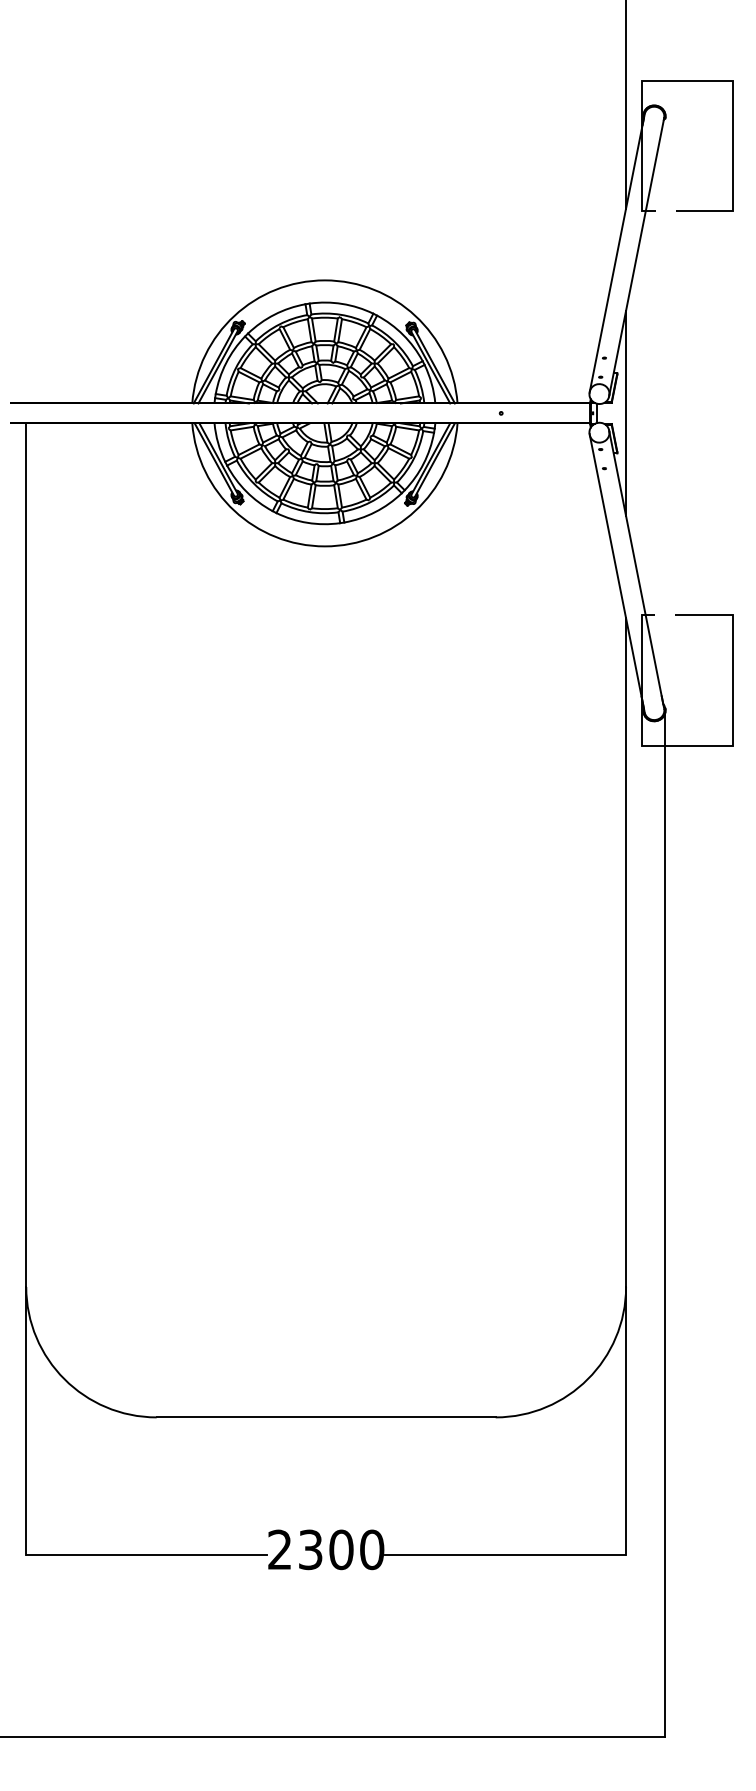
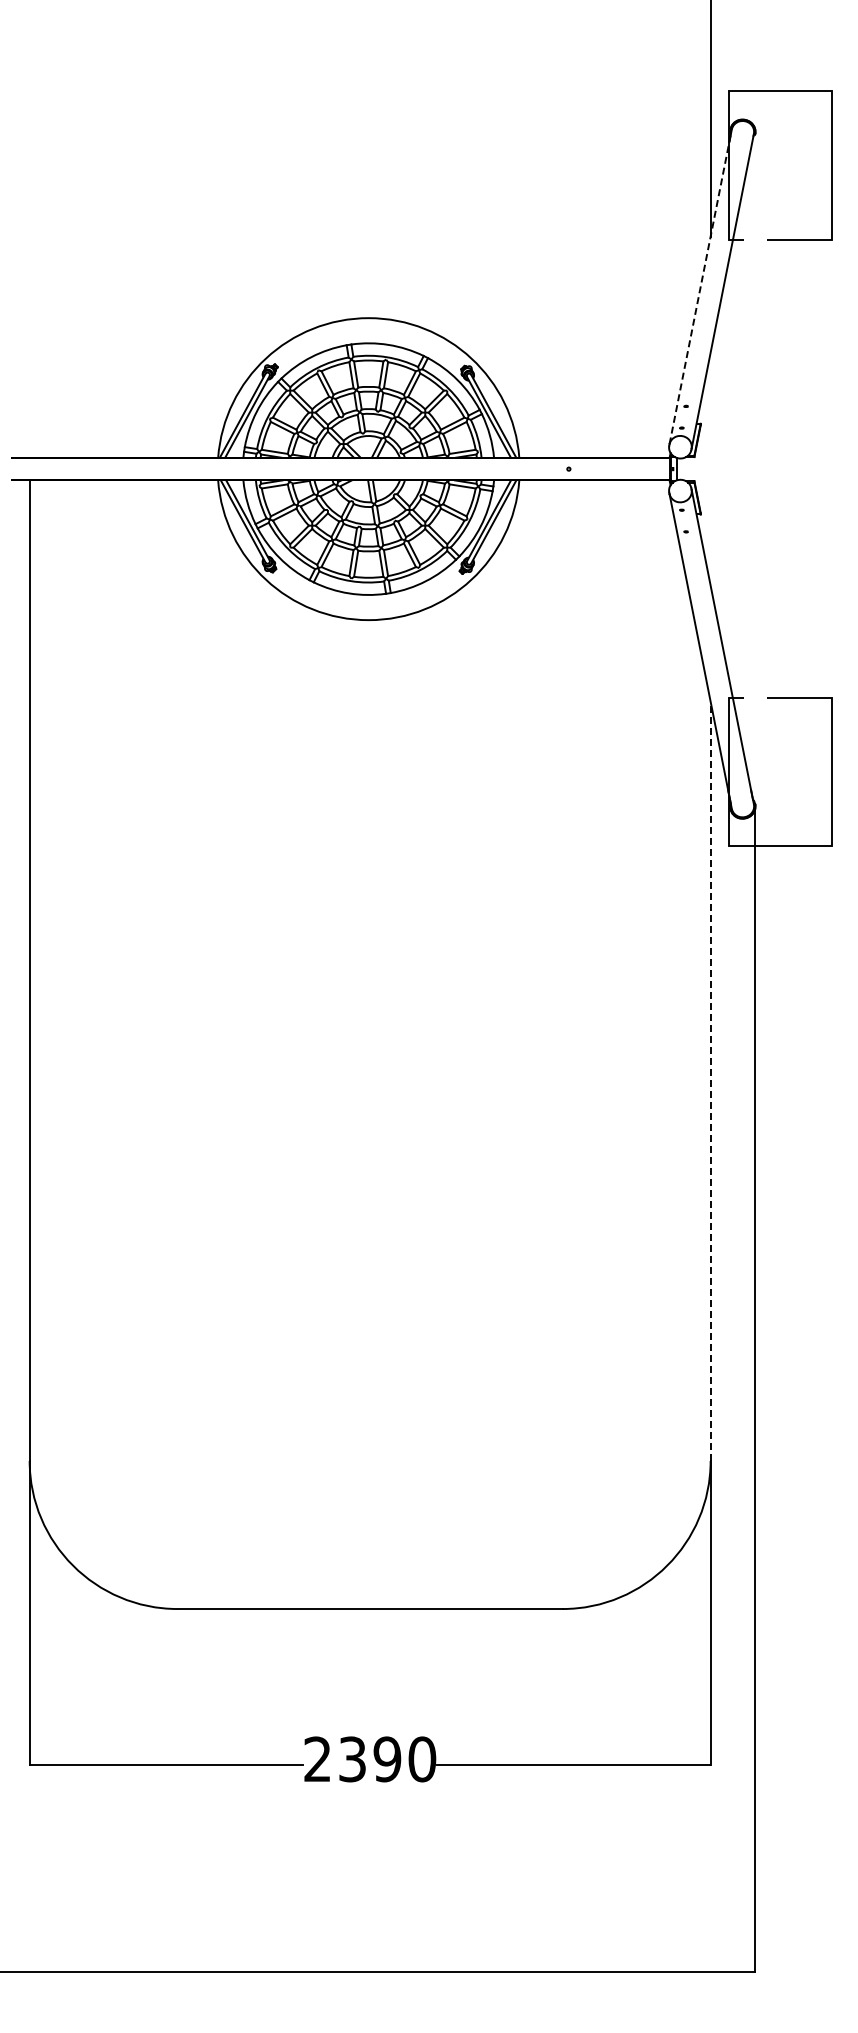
line: (617, 255) -> (700, 289), solid -> dashed
line: (625, 412) -> (710, 468), removed
line: (625, 952) -> (710, 1081), solid -> dashed
text: (341, 1549) -> (387, 1759), 2300 -> 2390

